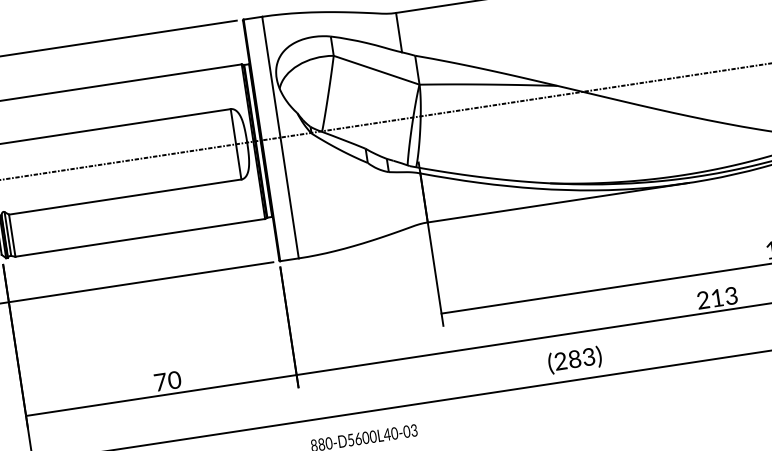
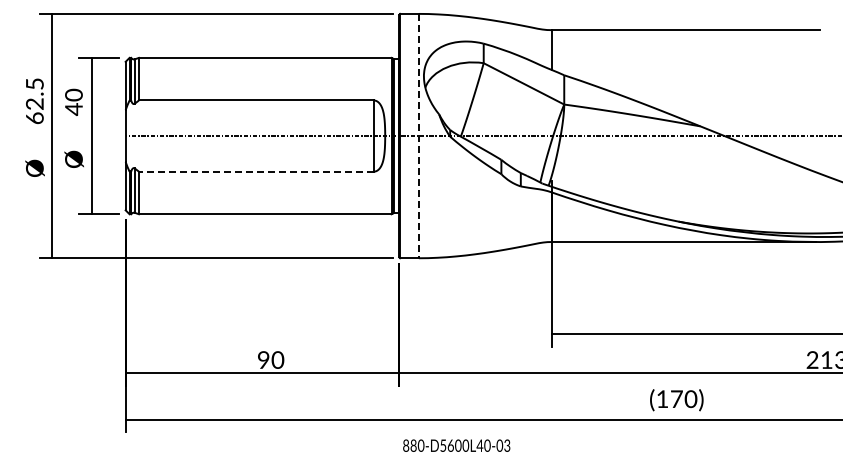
line: (280, 138) -> (418, 136), solid -> dashed
line: (124, 197) -> (255, 171), solid -> dashed
text: (574, 359) -> (676, 399), (283) -> (170)
text: (160, 381) -> (263, 359), 70 -> 90

